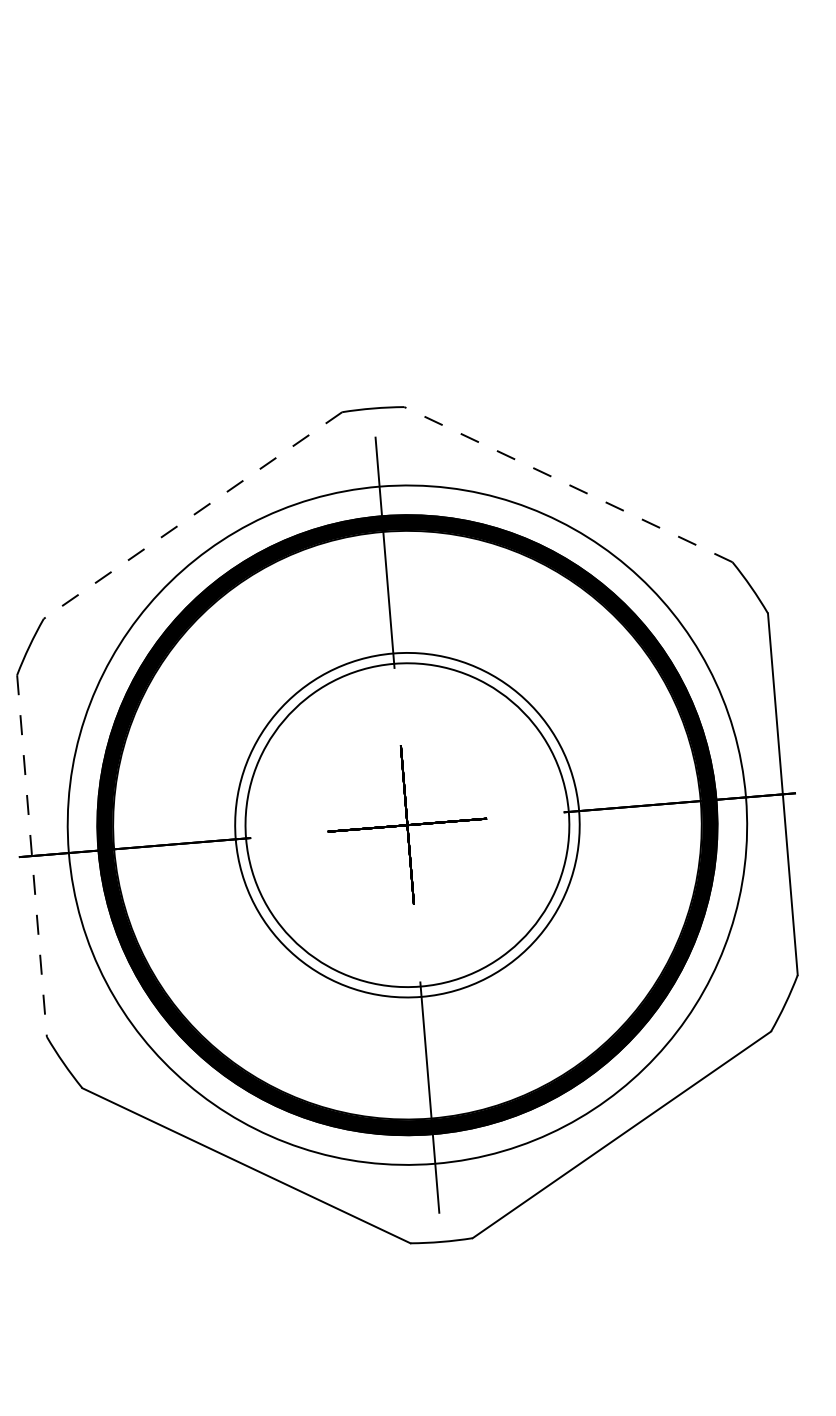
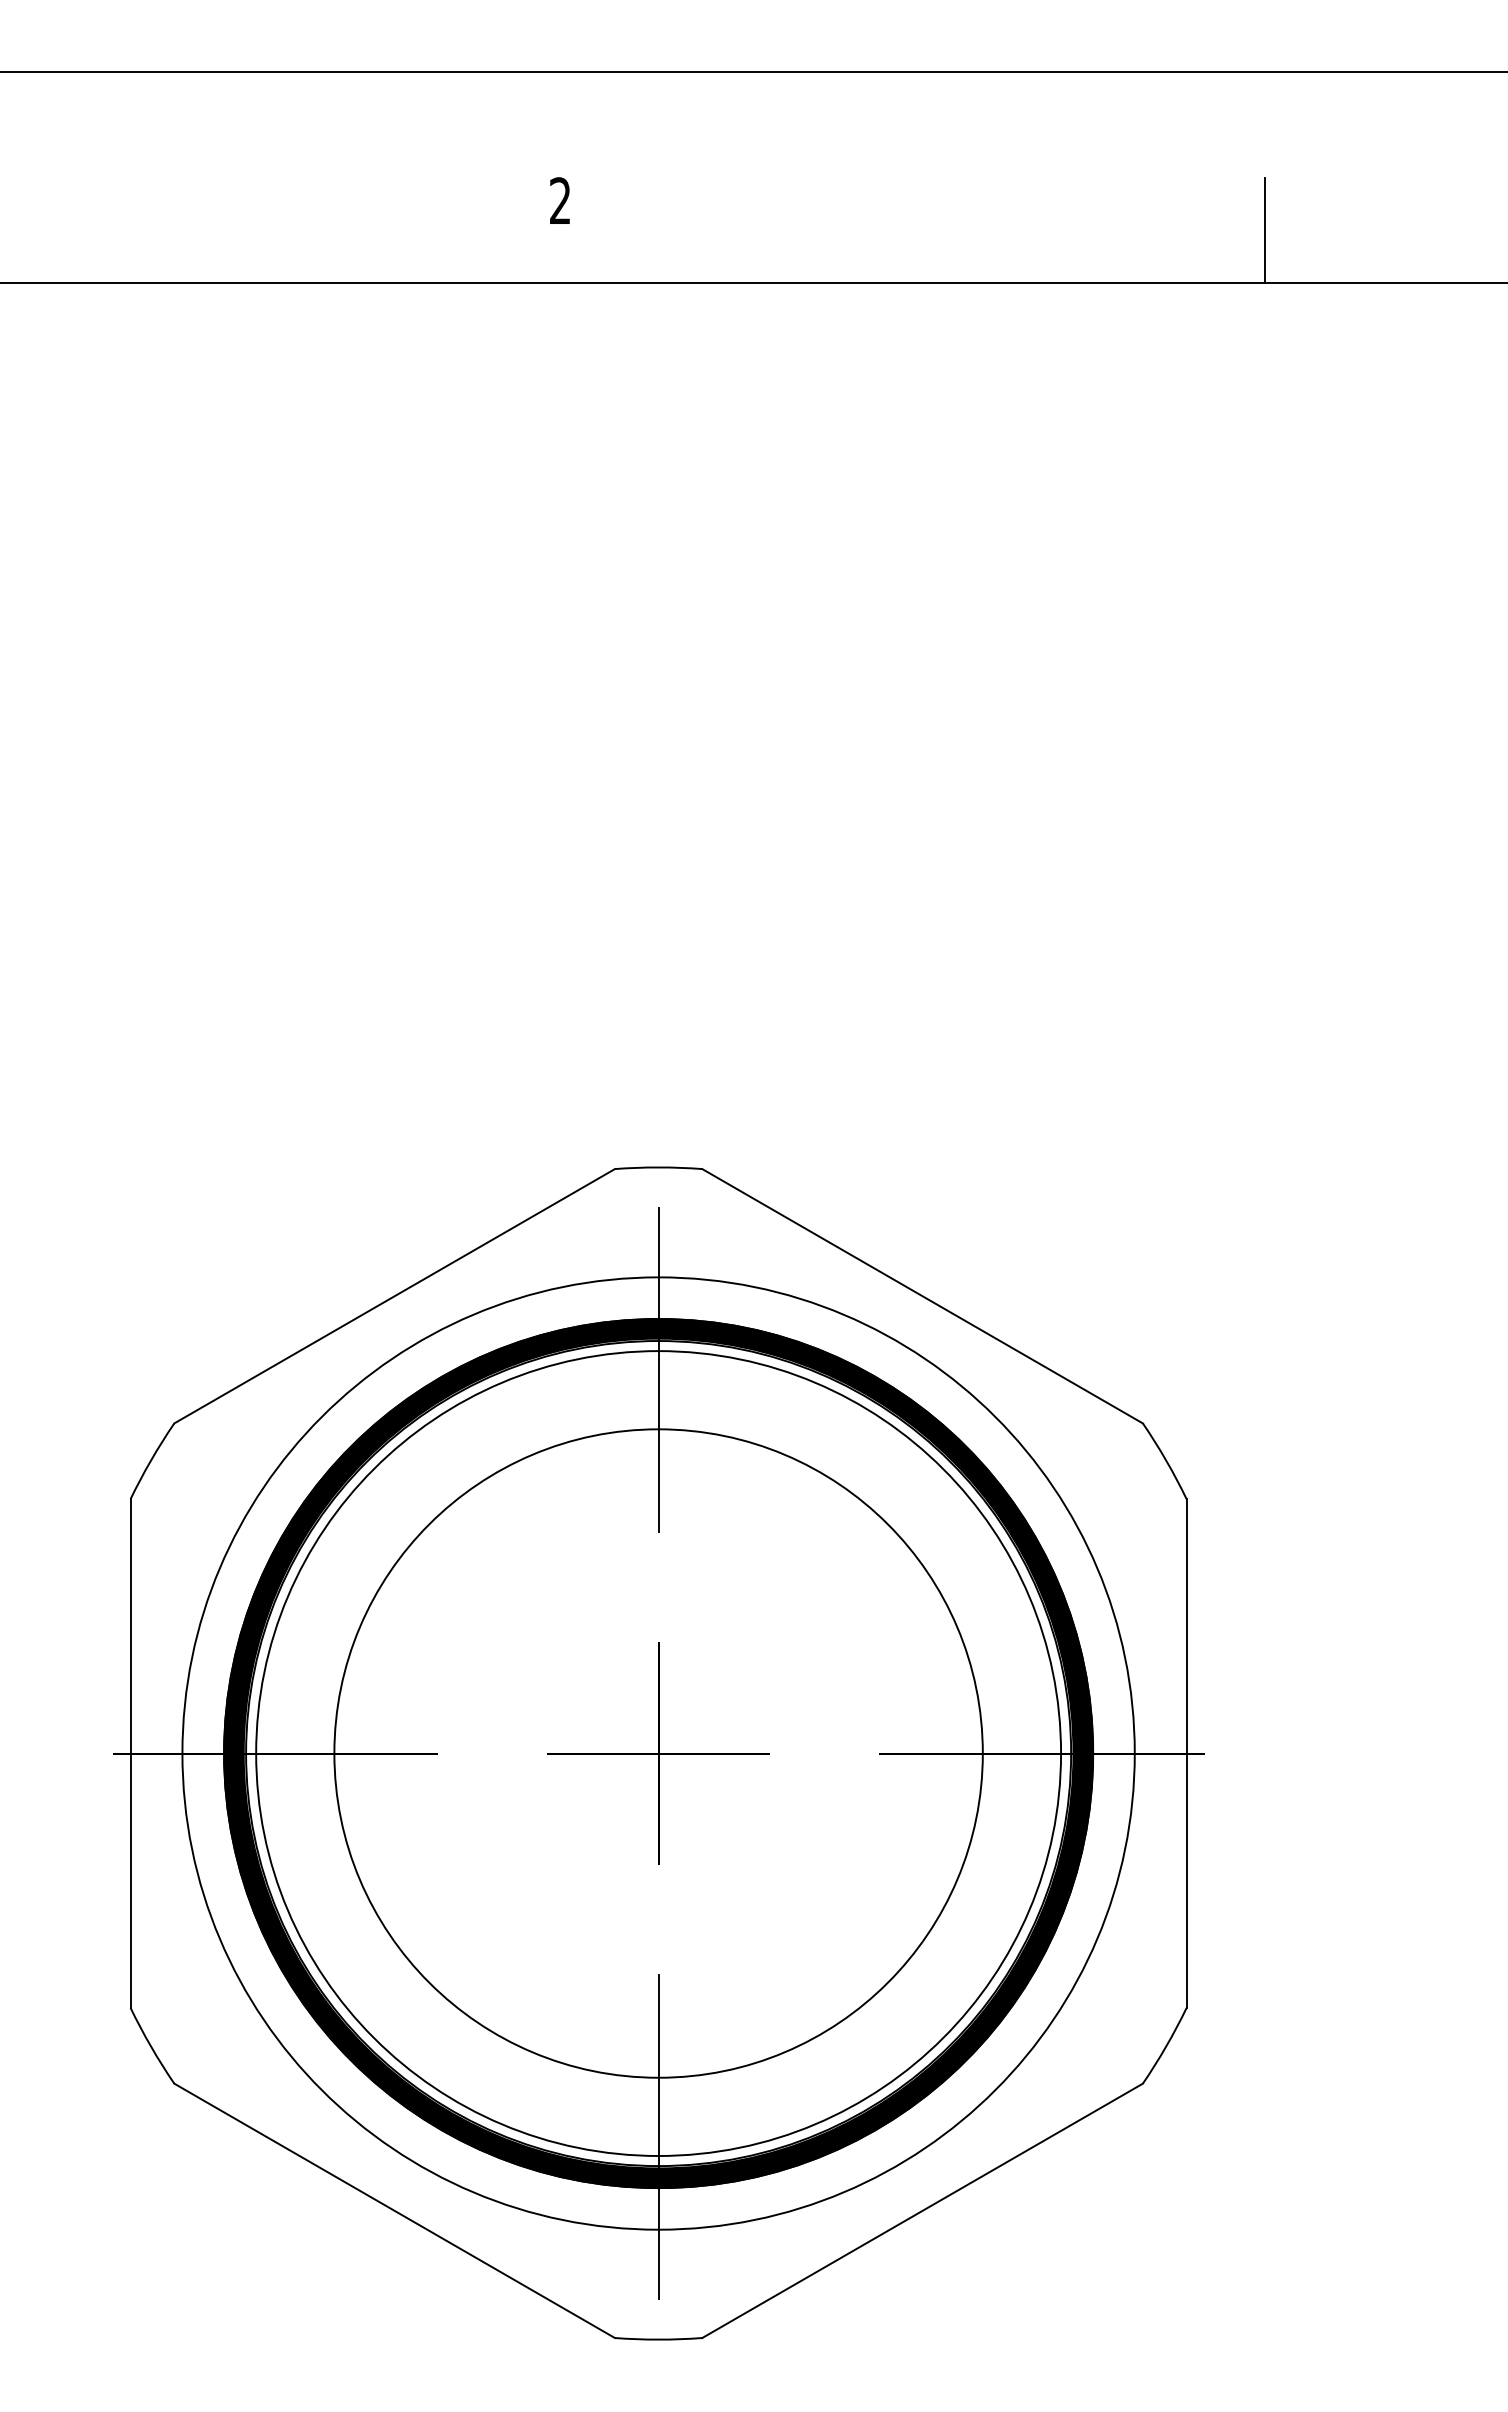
line: (568, 484) -> (922, 1296), dashed -> solid
line: (192, 515) -> (394, 1296), dashed -> solid
circle: (407, 825) -> (658, 1753), size x1.43
circle: (407, 825) -> (658, 1753), size x1.67
line: (32, 856) -> (130, 1754), dashed -> solid

